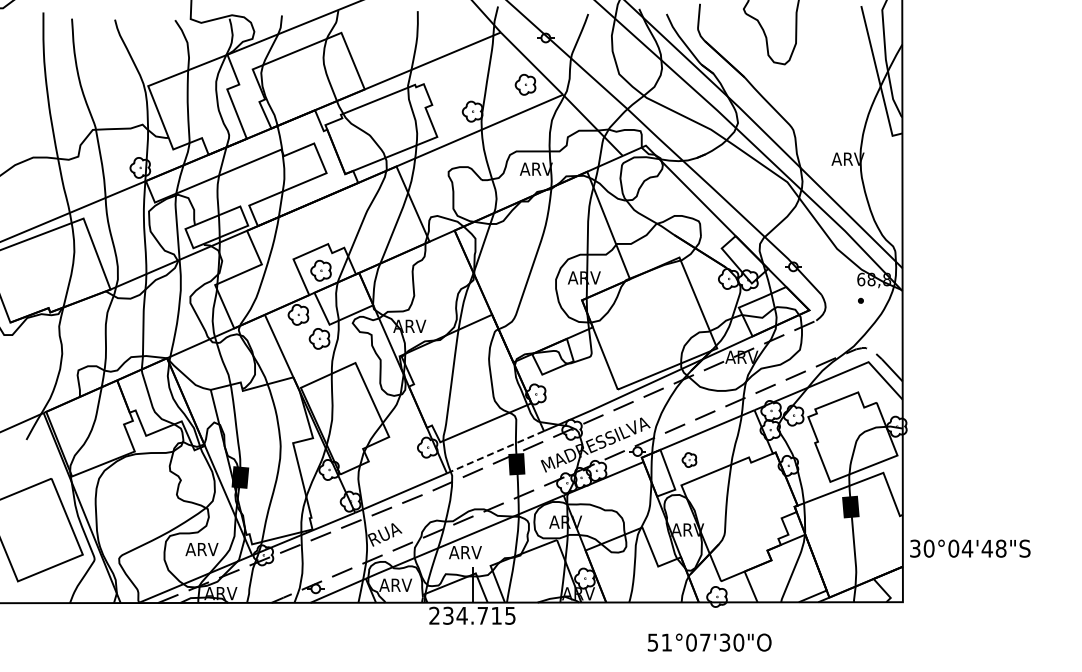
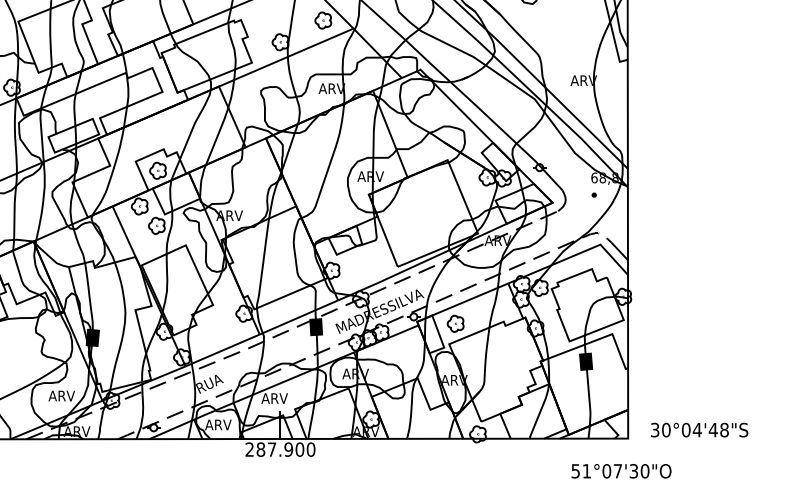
line: (495, 452) -> (298, 317), dashed -> solid
part: (689, 459) -> (455, 323), size x1.43
text: (970, 548) -> (699, 429), moved
text: (479, 615) -> (286, 449), 234.715 -> 287.900
text: (709, 642) -> (621, 471), moved

